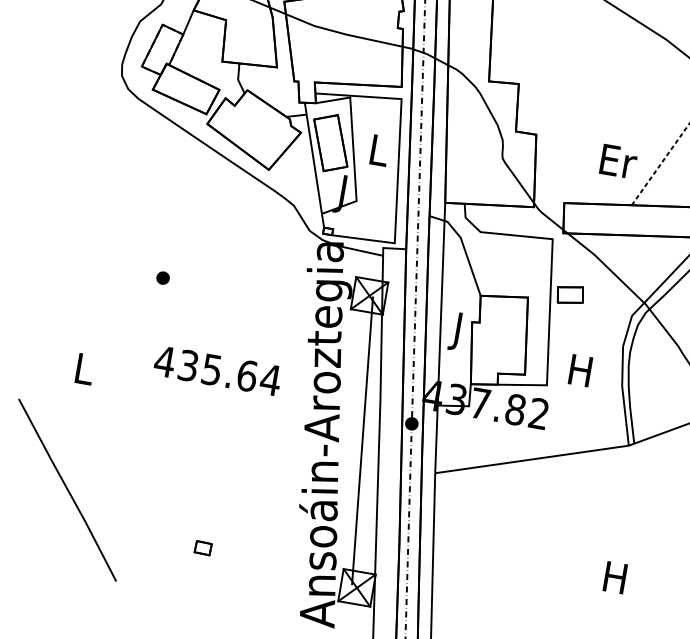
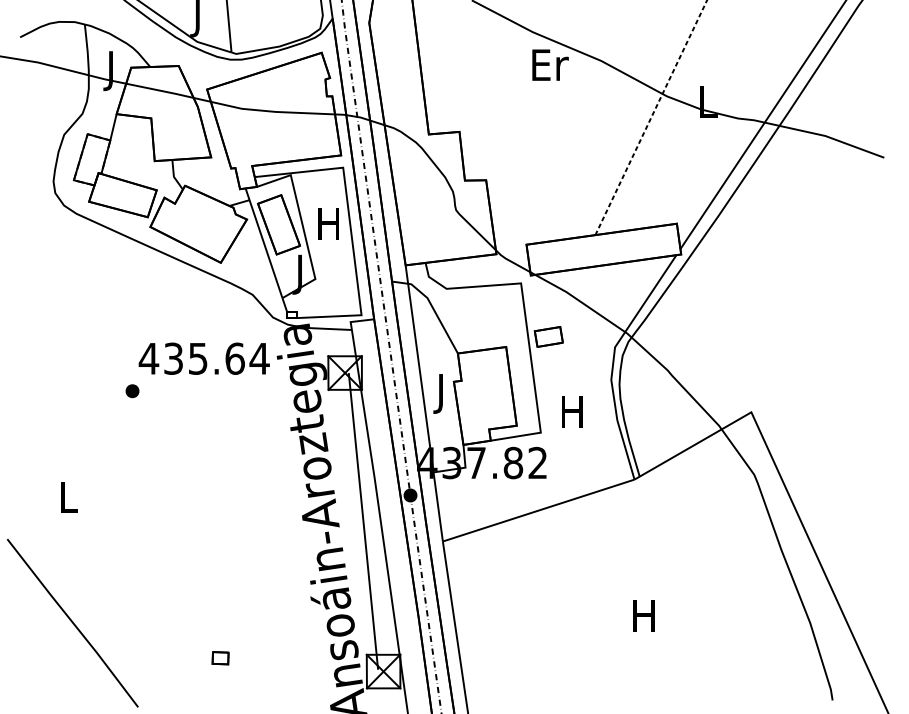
text: (378, 150) -> (328, 223), L -> H
text: (618, 161) -> (550, 64), moved
text: (217, 370) -> (203, 358), moved

